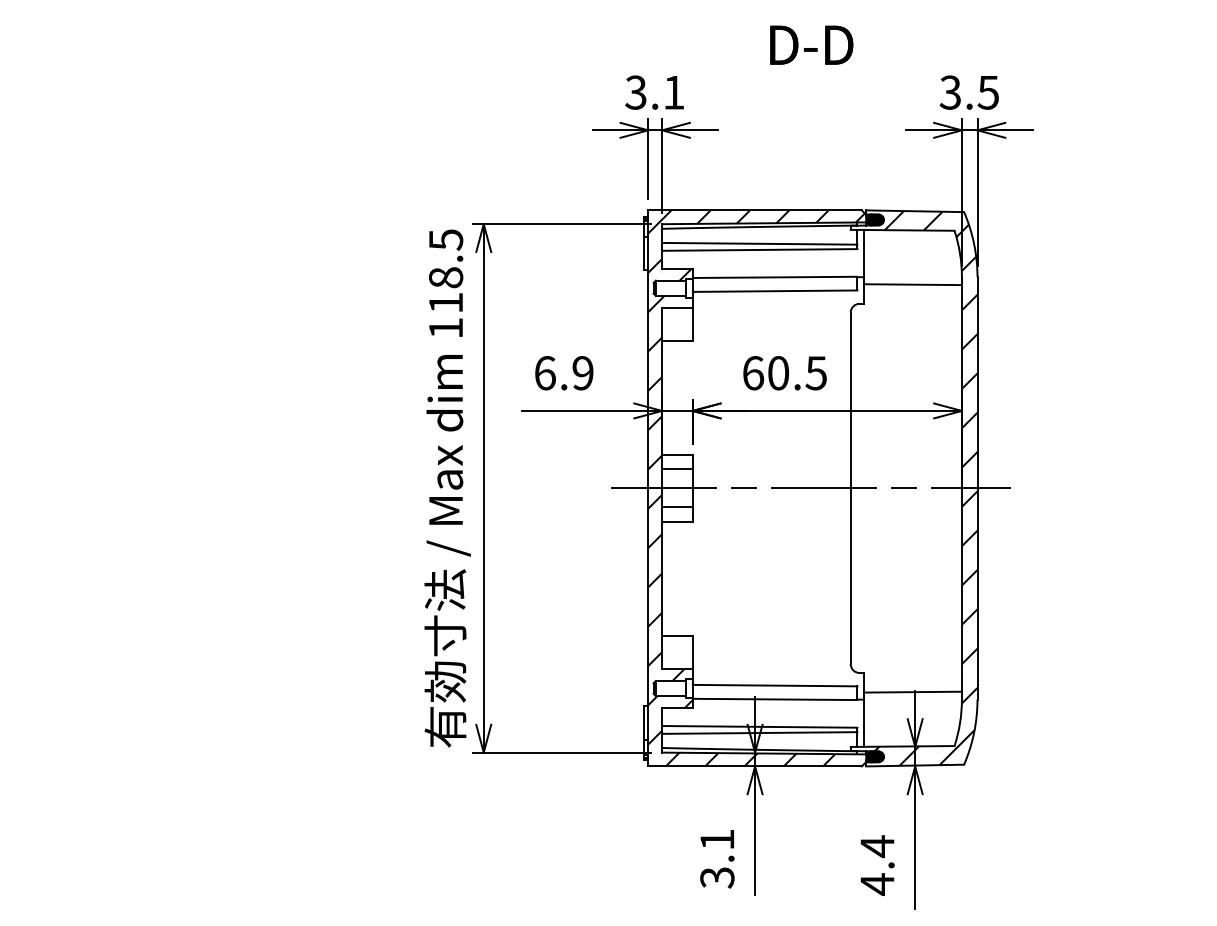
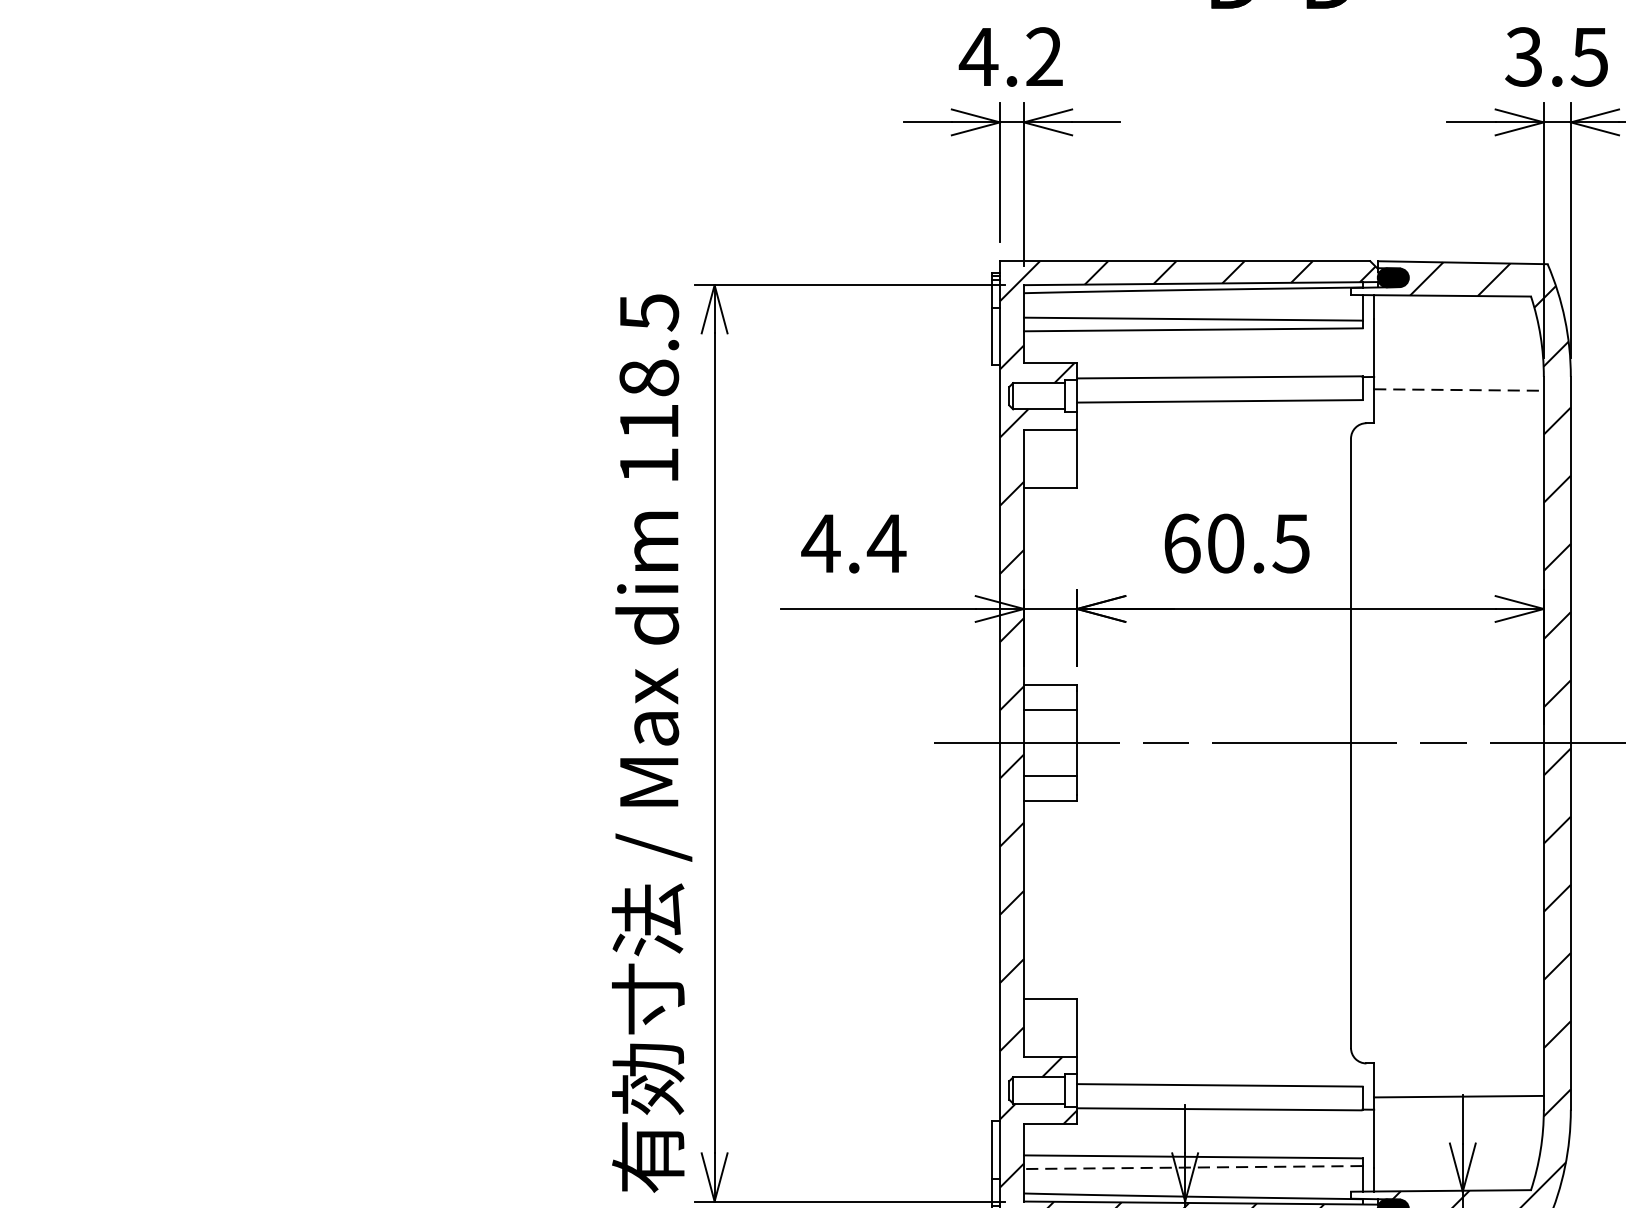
text: (654, 92) -> (1010, 56), 3.1 -> 4.2
line: (912, 284) -> (1458, 389), solid -> dashed
text: (563, 373) -> (852, 544), 6.9 -> 4.4
line: (759, 733) -> (1192, 1168), solid -> dashed

